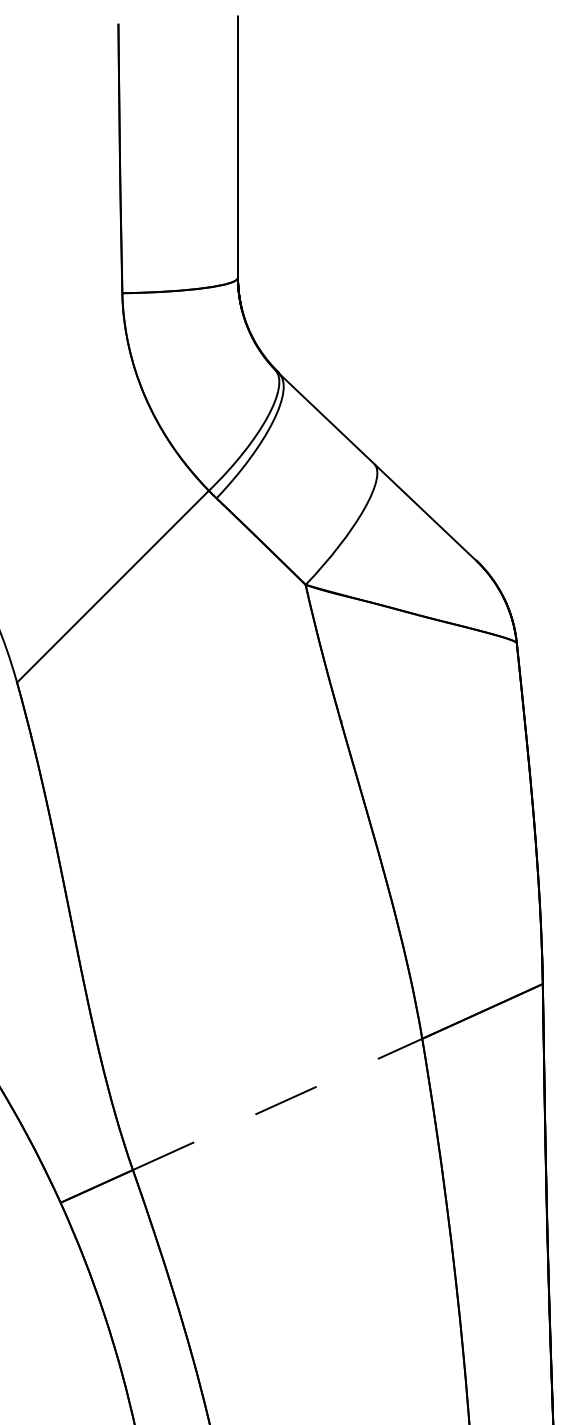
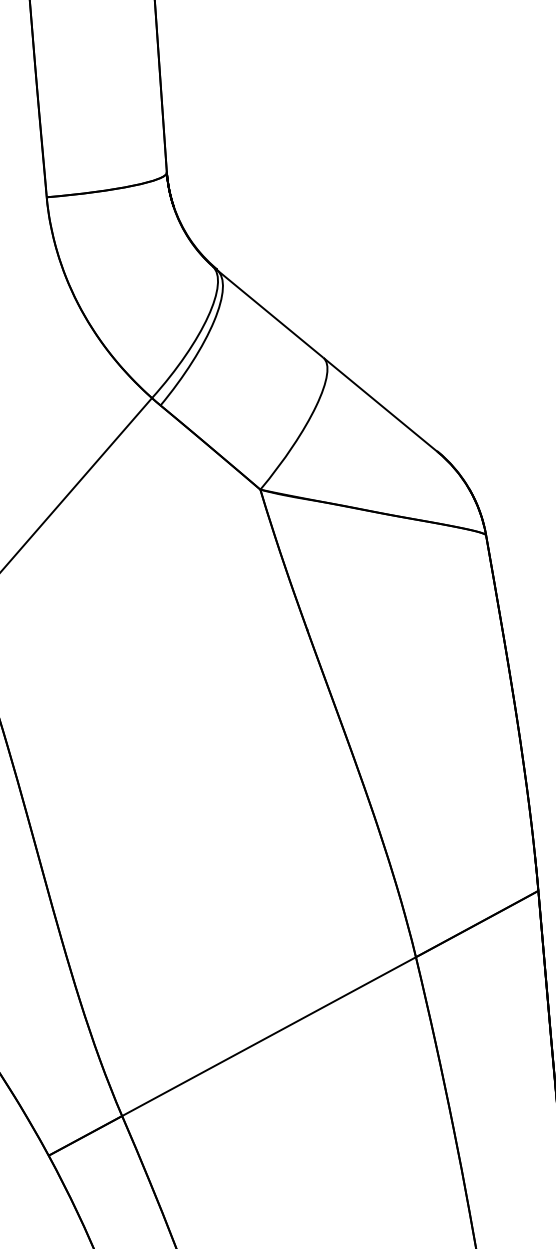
line: (277, 1104) -> (268, 1036), dashed -> solid

